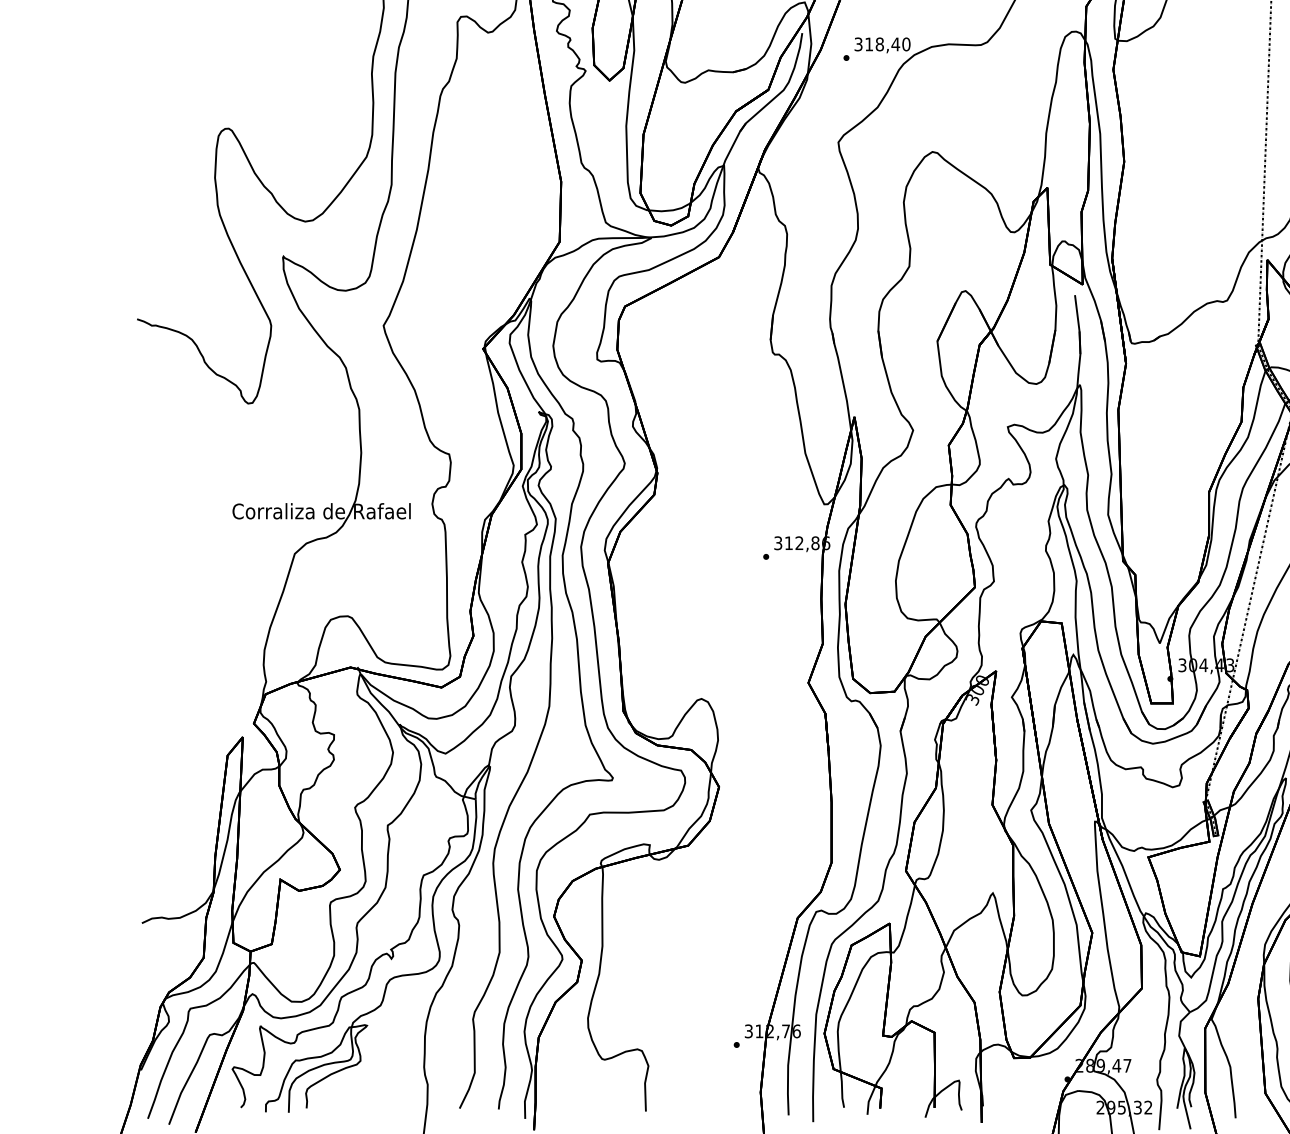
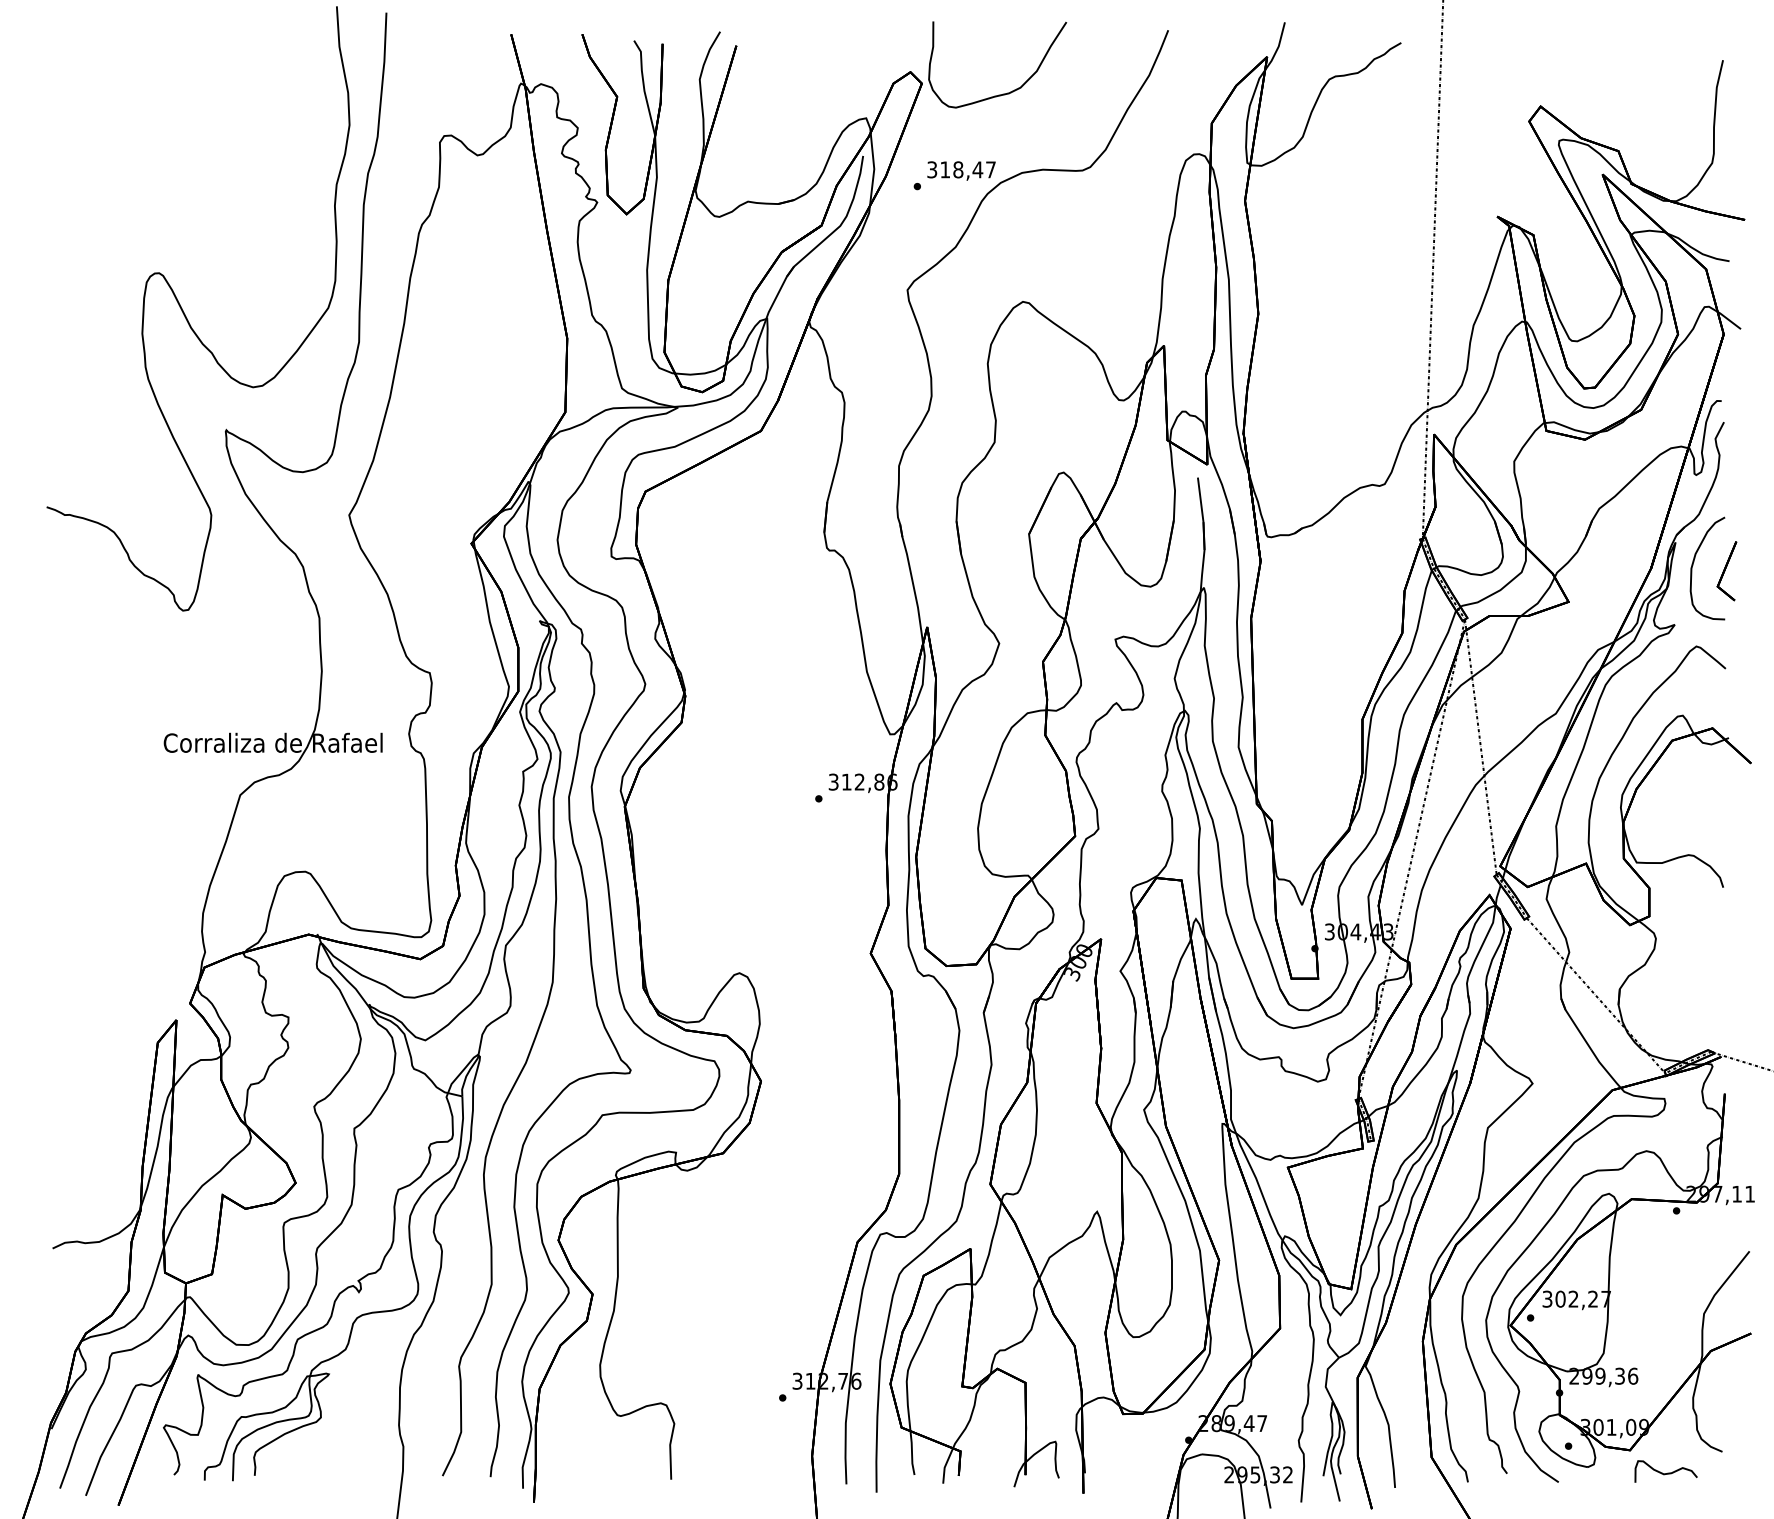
text: (906, 44) -> (990, 169), 318,40 -> 318,47

